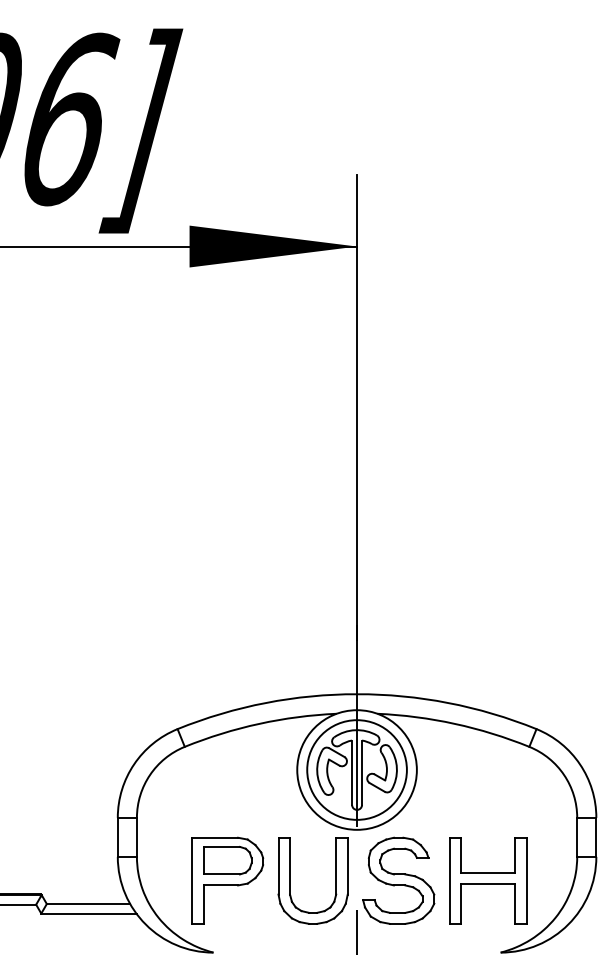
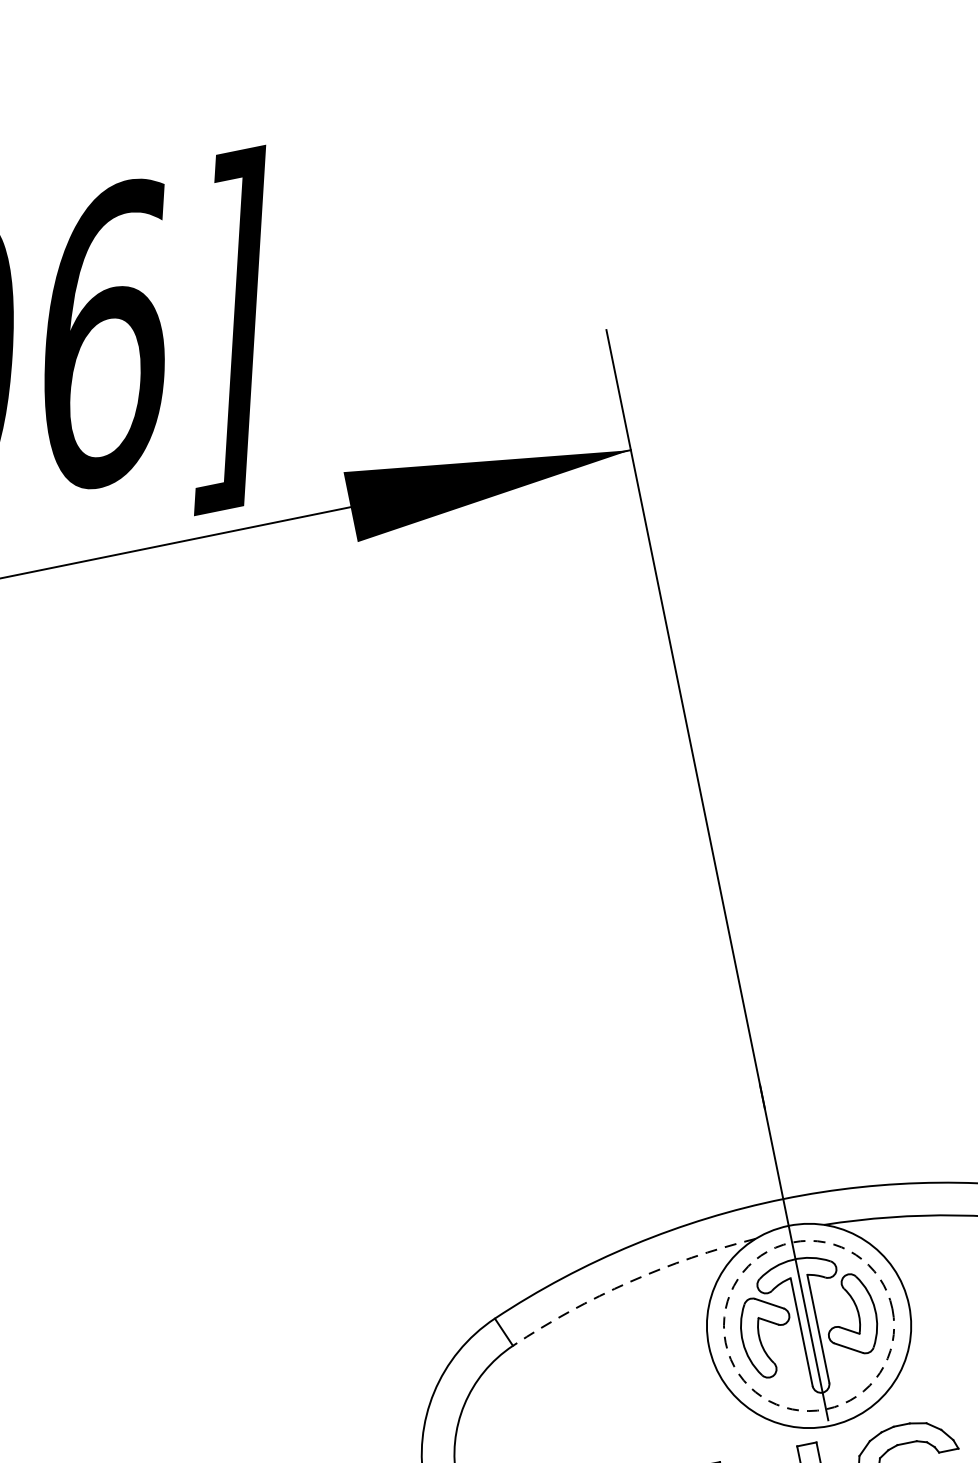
arc: (259, 723) -> (629, 1281), solid -> dashed
circle: (356, 769) -> (807, 1325), solid -> dashed

